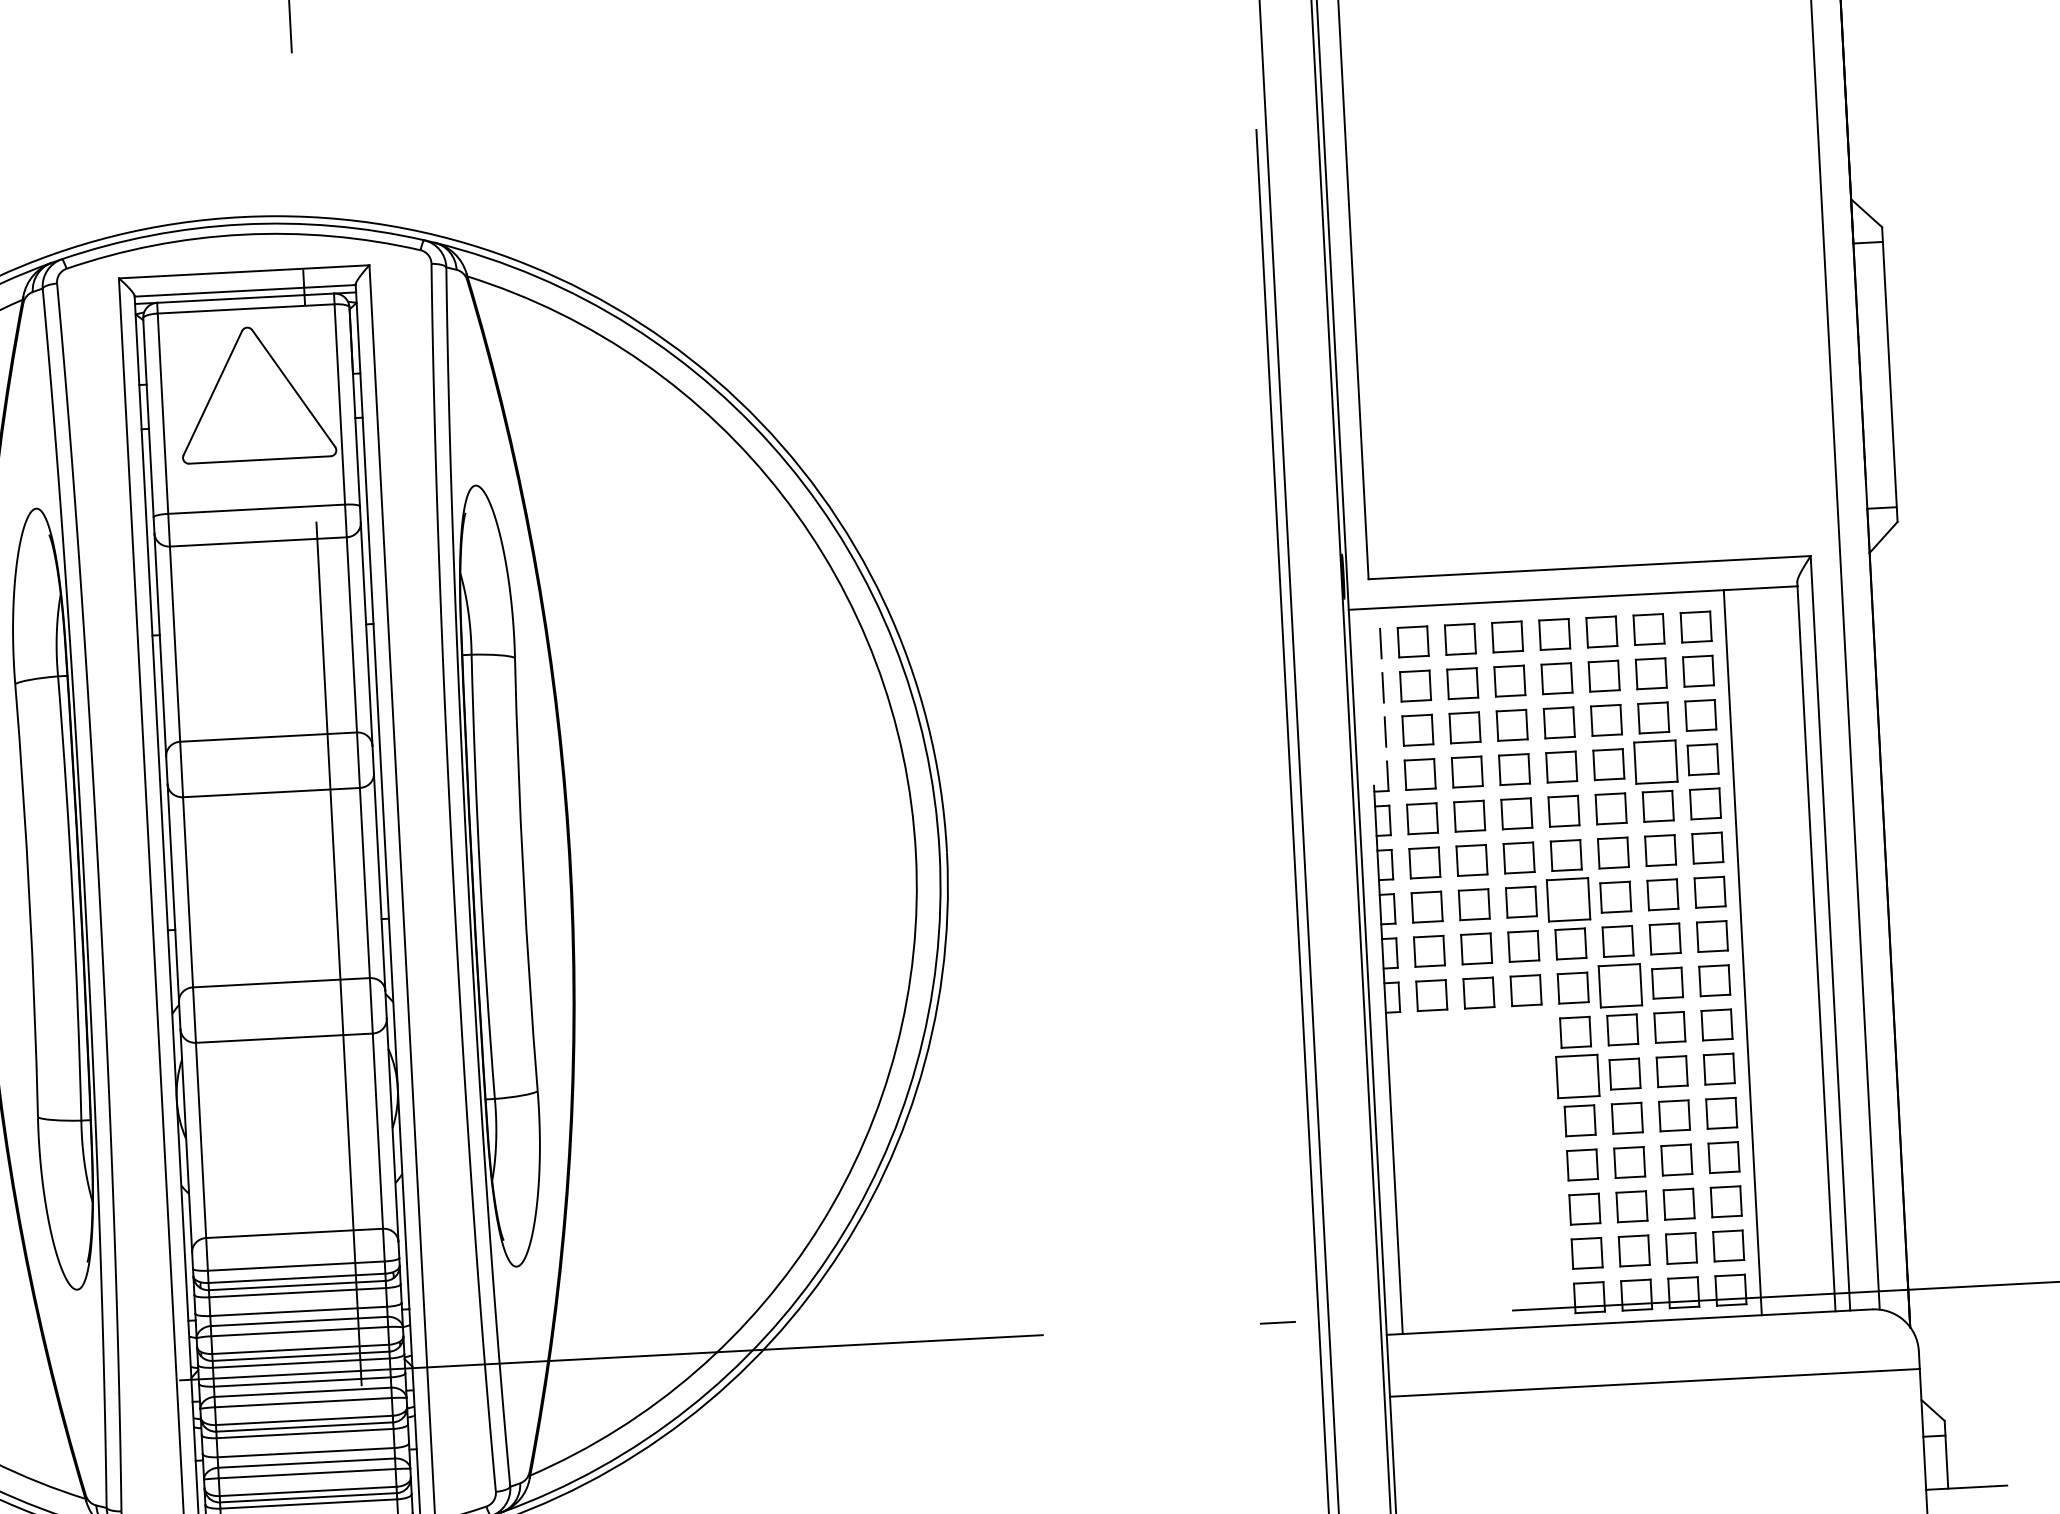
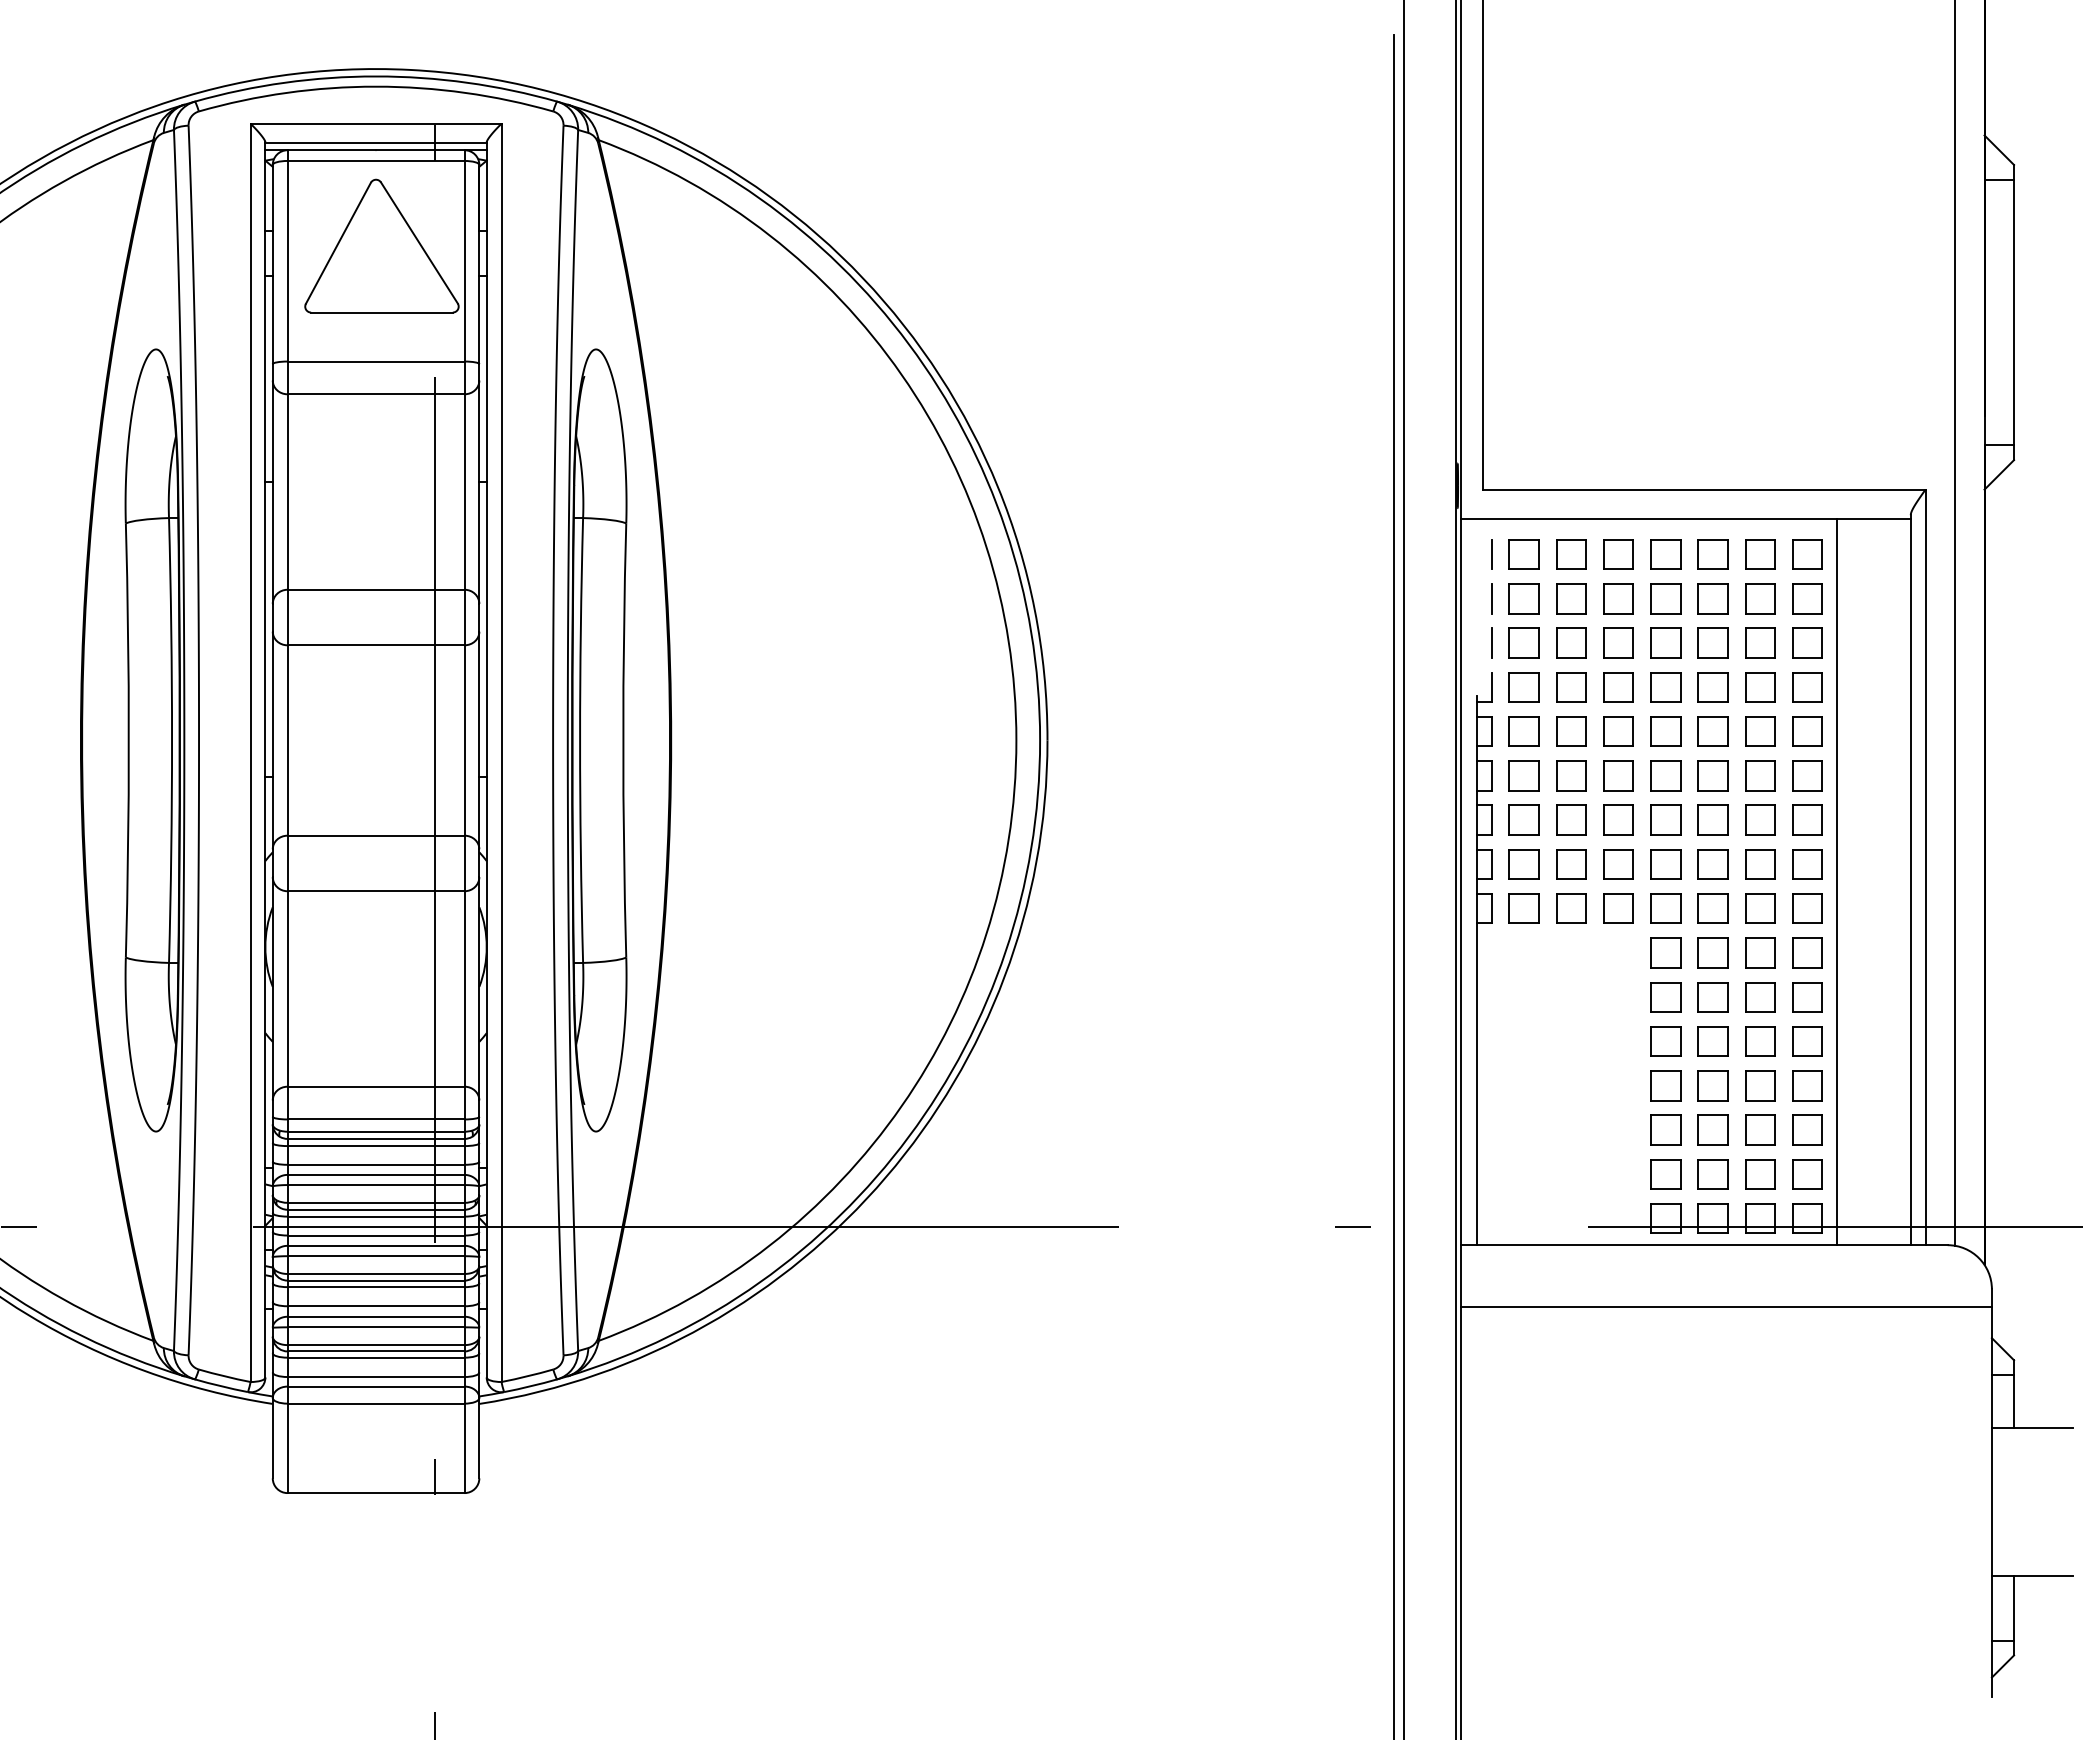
part: (1656, 762) -> (1760, 687), size x0.71
part: (1568, 899) -> (1665, 819), size x0.71
part: (1619, 985) -> (1712, 908), size x0.71
part: (1577, 1076) -> (1665, 997), size x0.71

